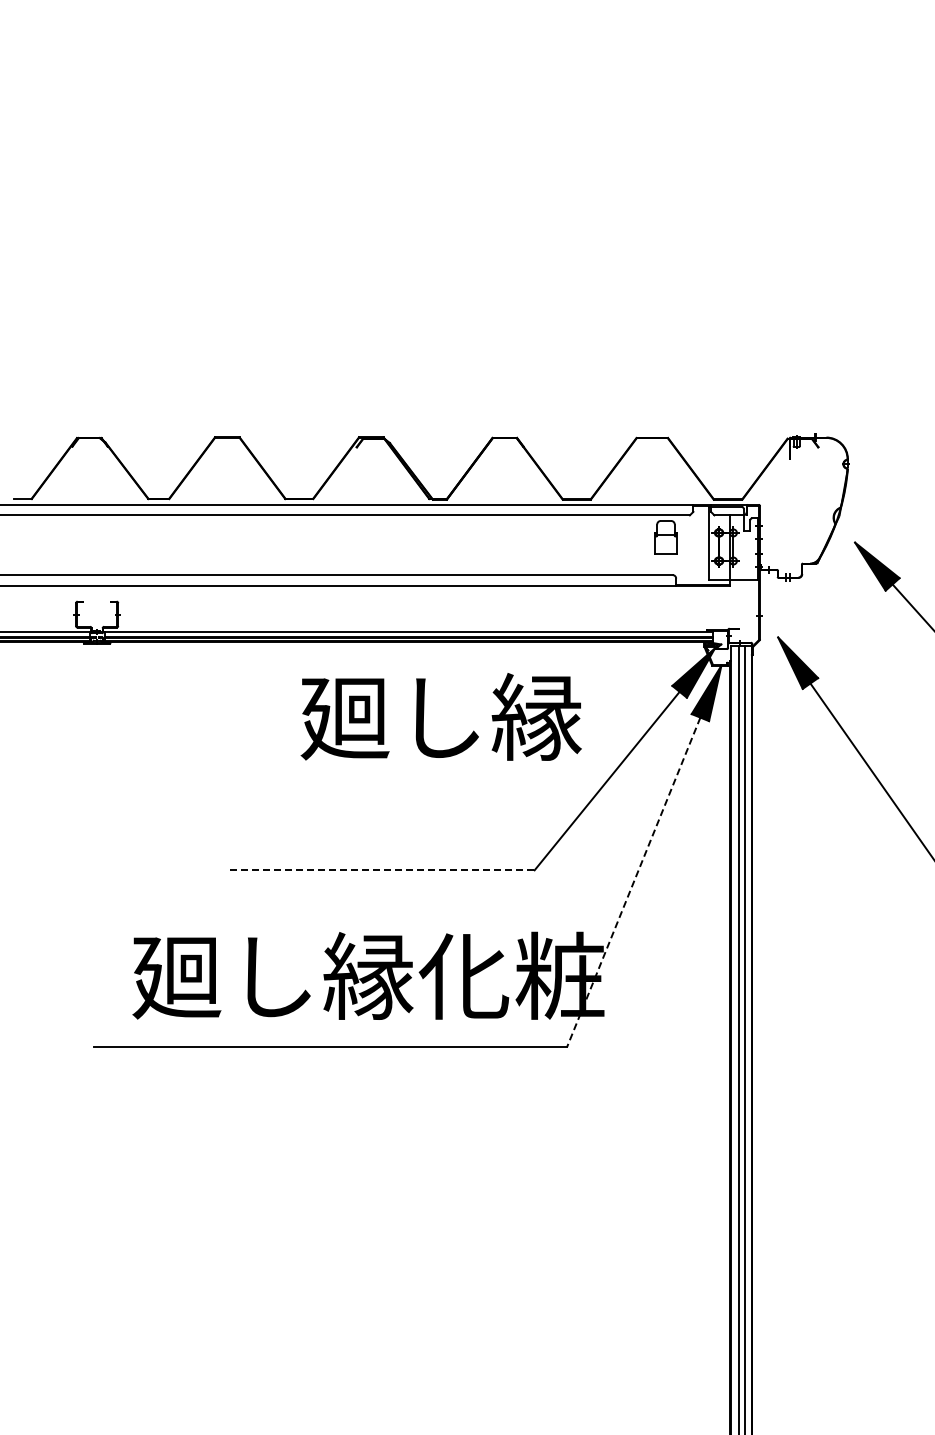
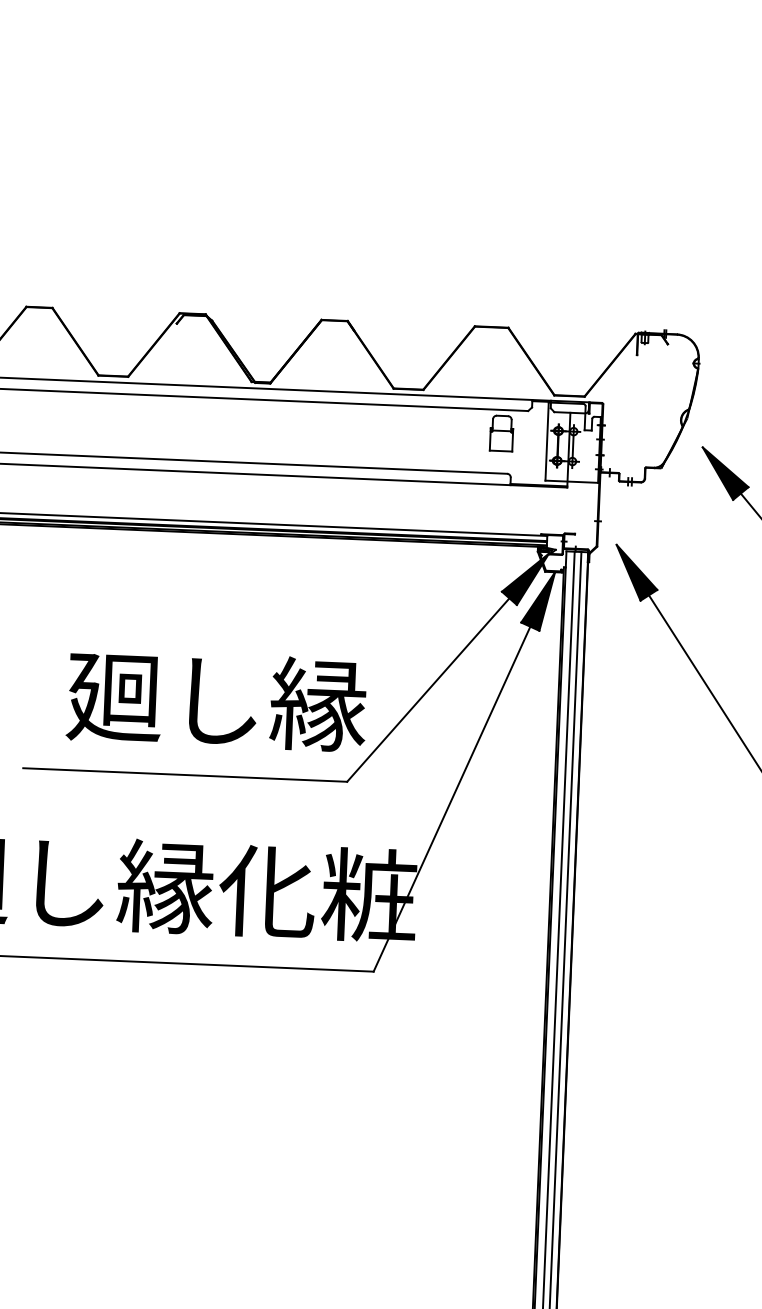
text: (440, 716) -> (216, 699), moved
line: (382, 870) -> (185, 775), dashed -> solid
line: (633, 882) -> (451, 799), dashed -> solid

